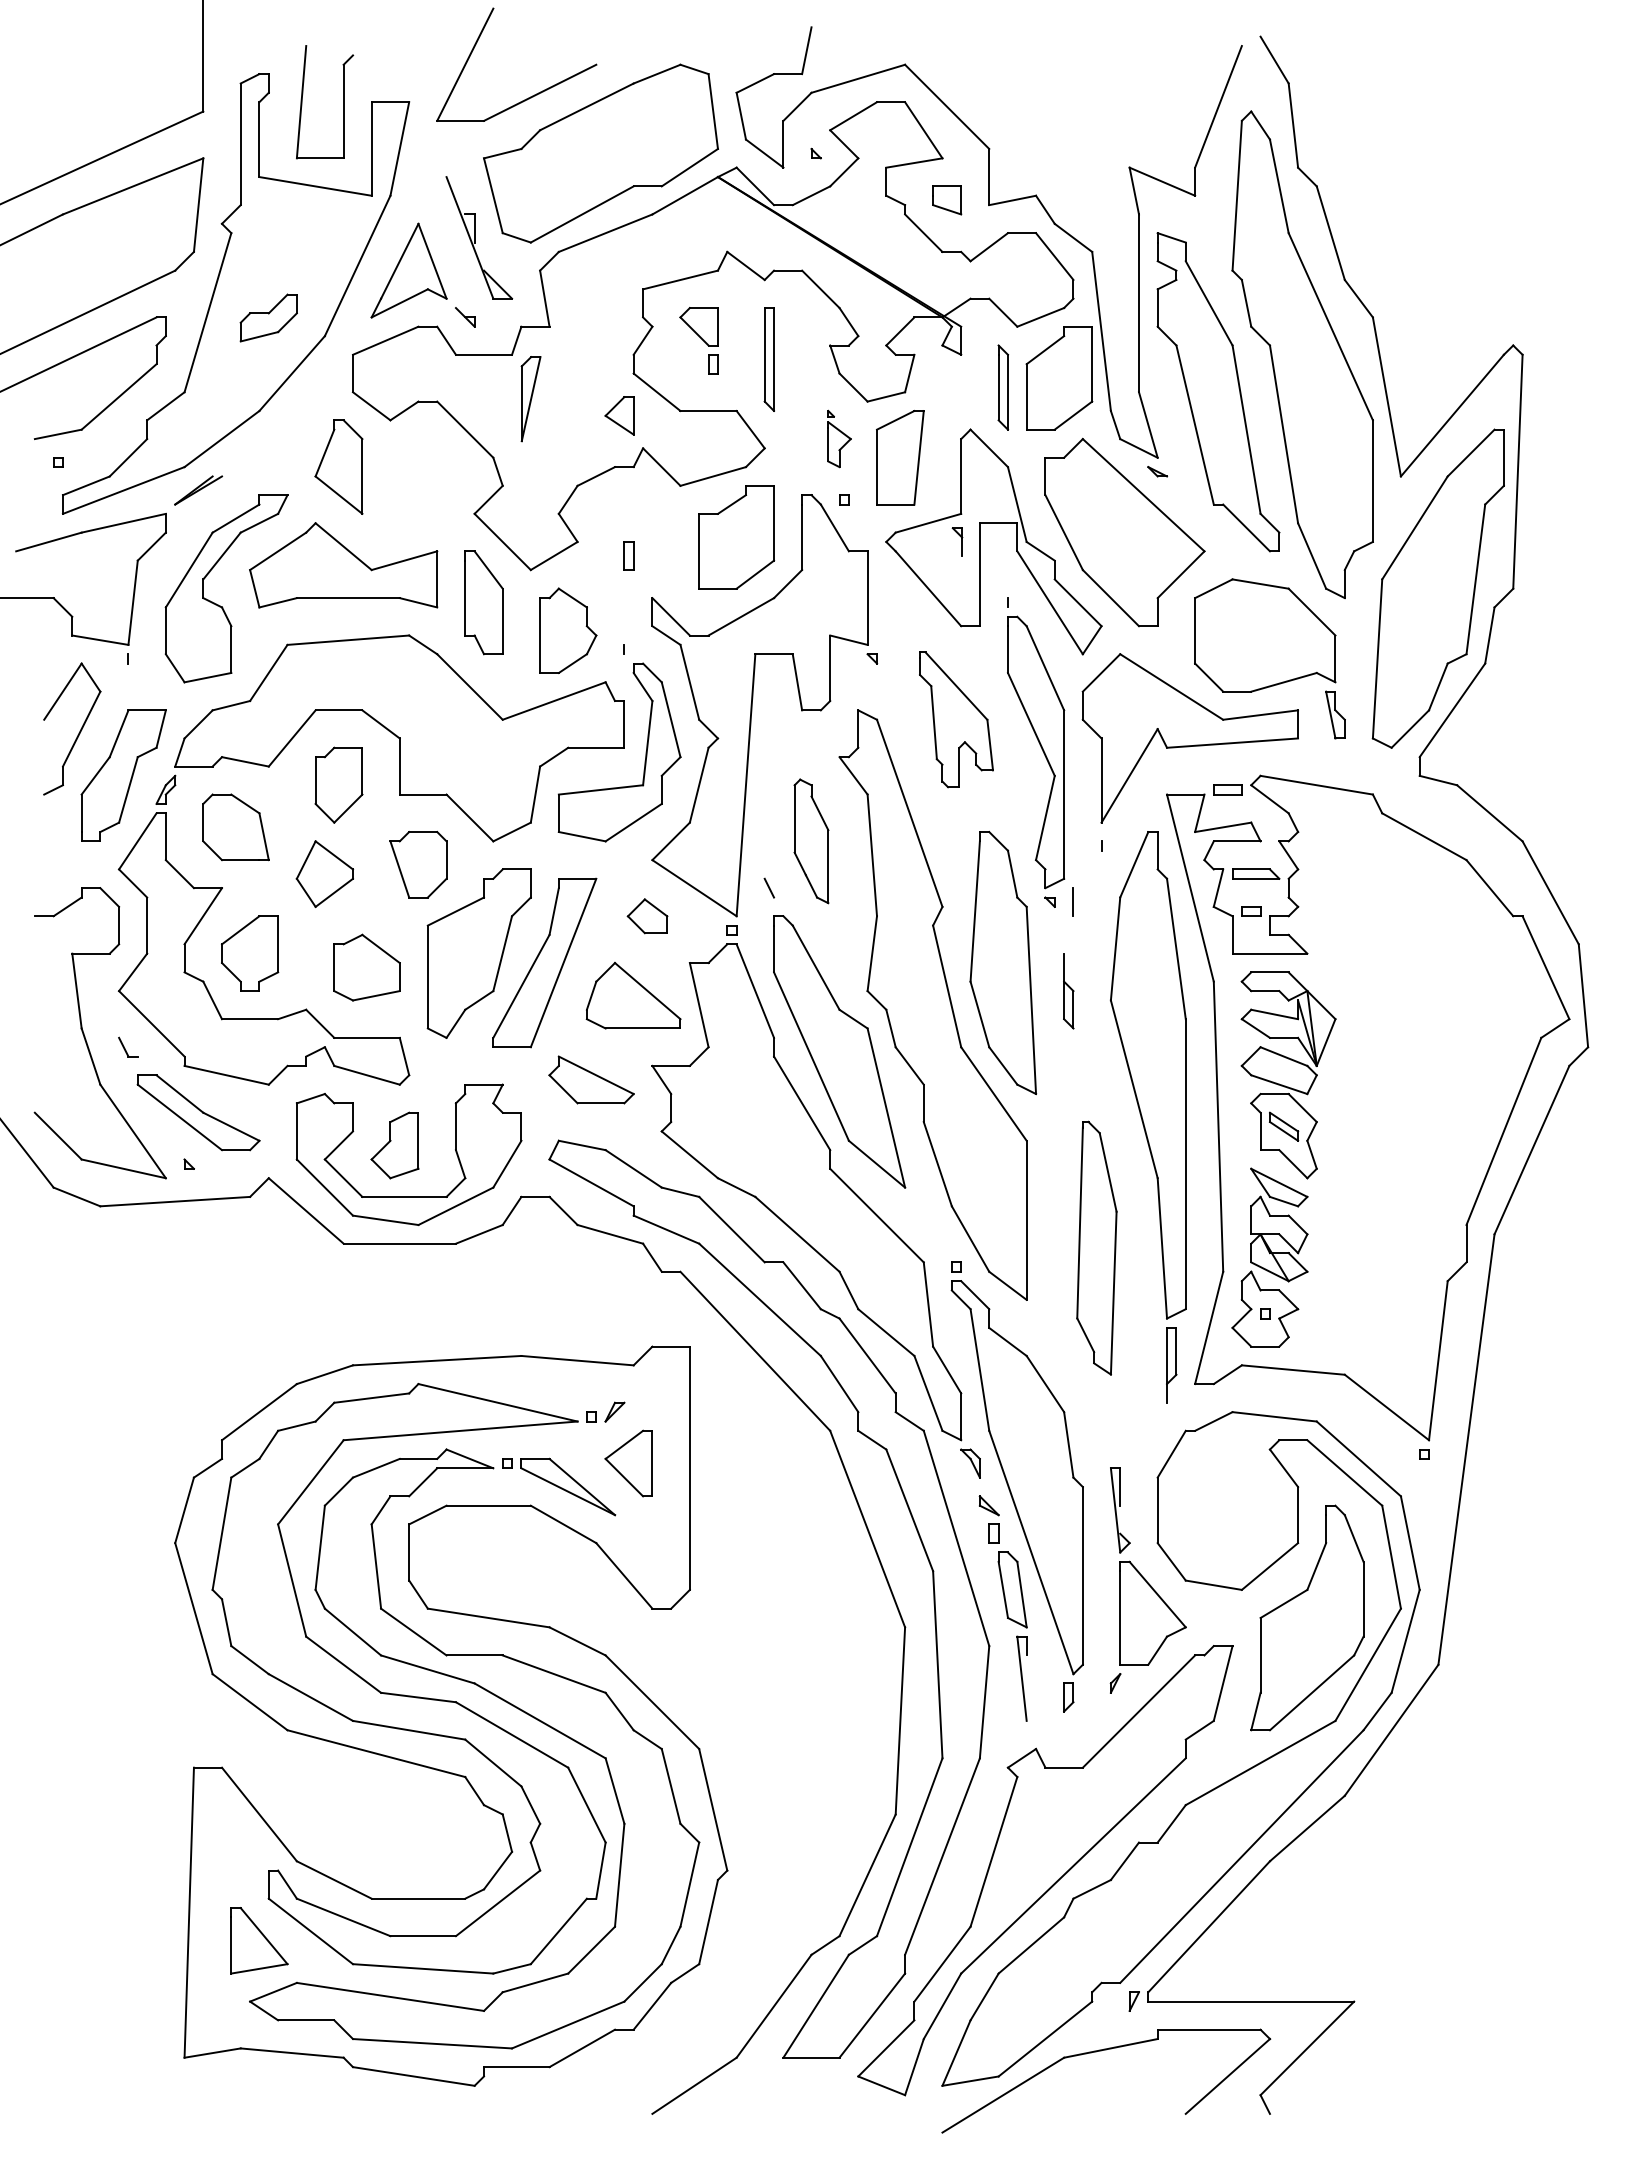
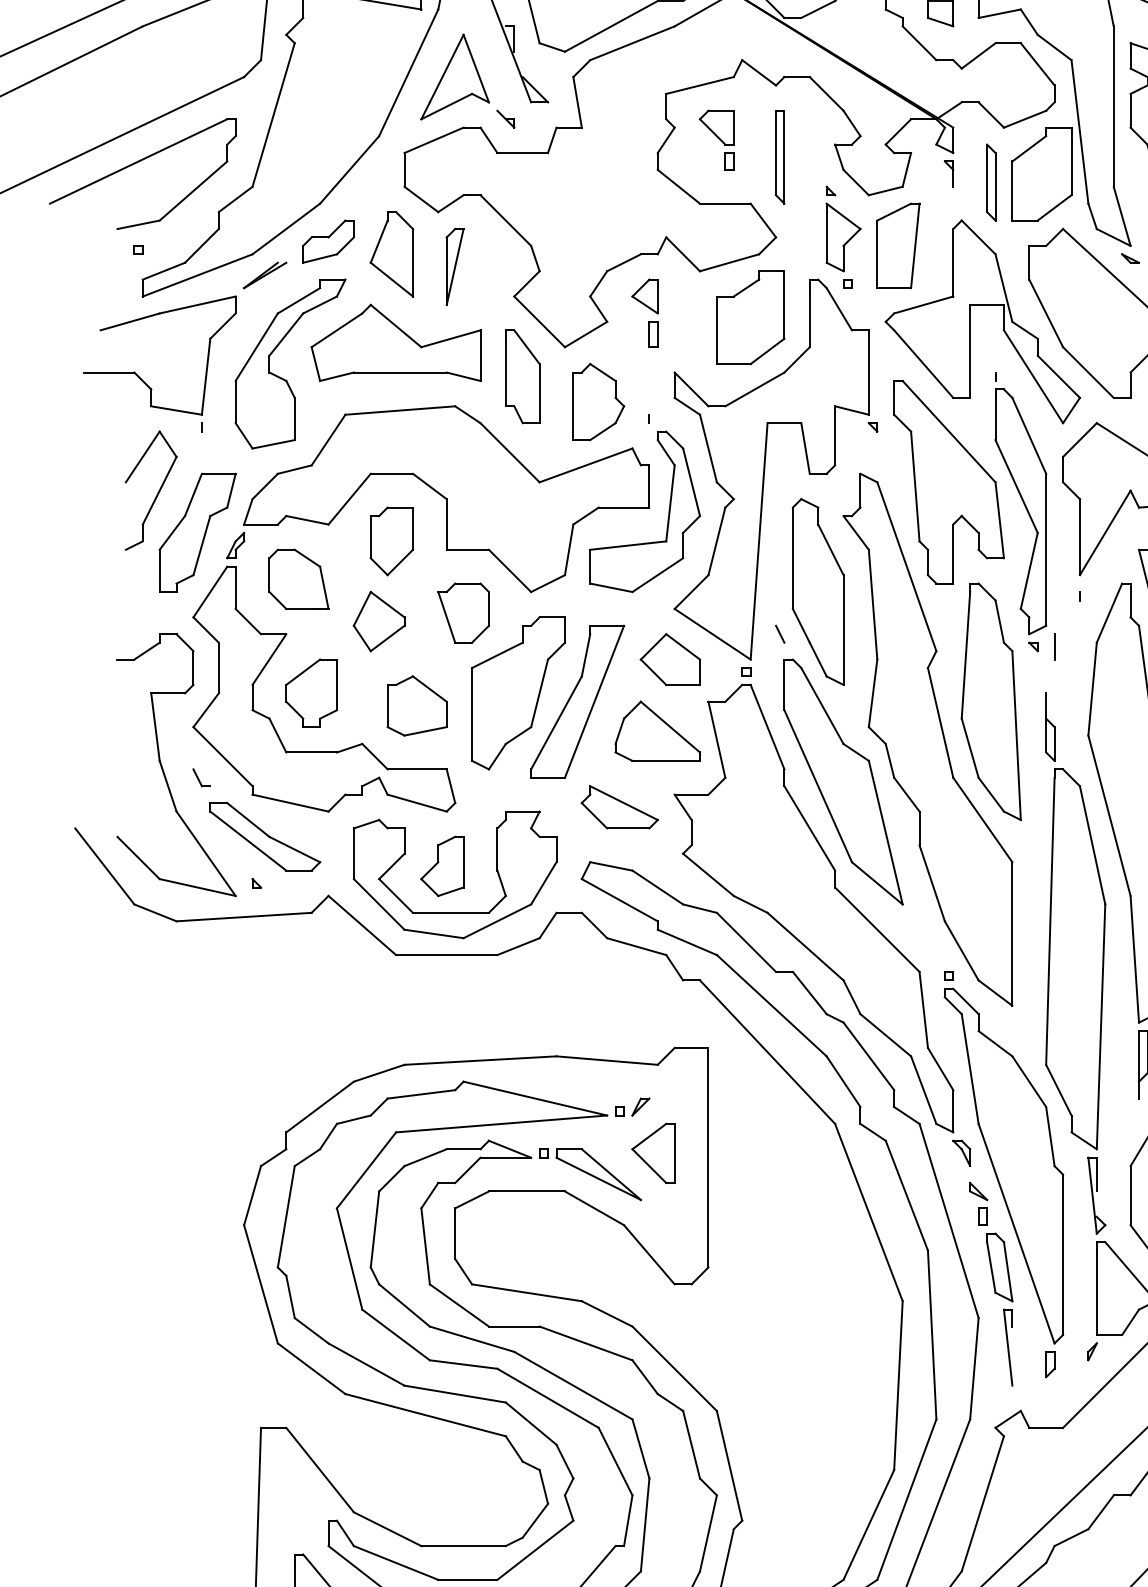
part: (268, 317) -> (328, 241), moved
part: (530, 399) -> (454, 267), moved
part: (619, 415) -> (644, 296), moved
part: (839, 438) -> (843, 228), size x1.67
part: (957, 541) -> (949, 173), moved
part: (956, 719) -> (949, 482), size x1.67
part: (811, 841) -> (818, 592), size x1.67
part: (647, 916) -> (670, 659), size x1.67
part: (1096, 1247) -> (1075, 958), size x1.67

